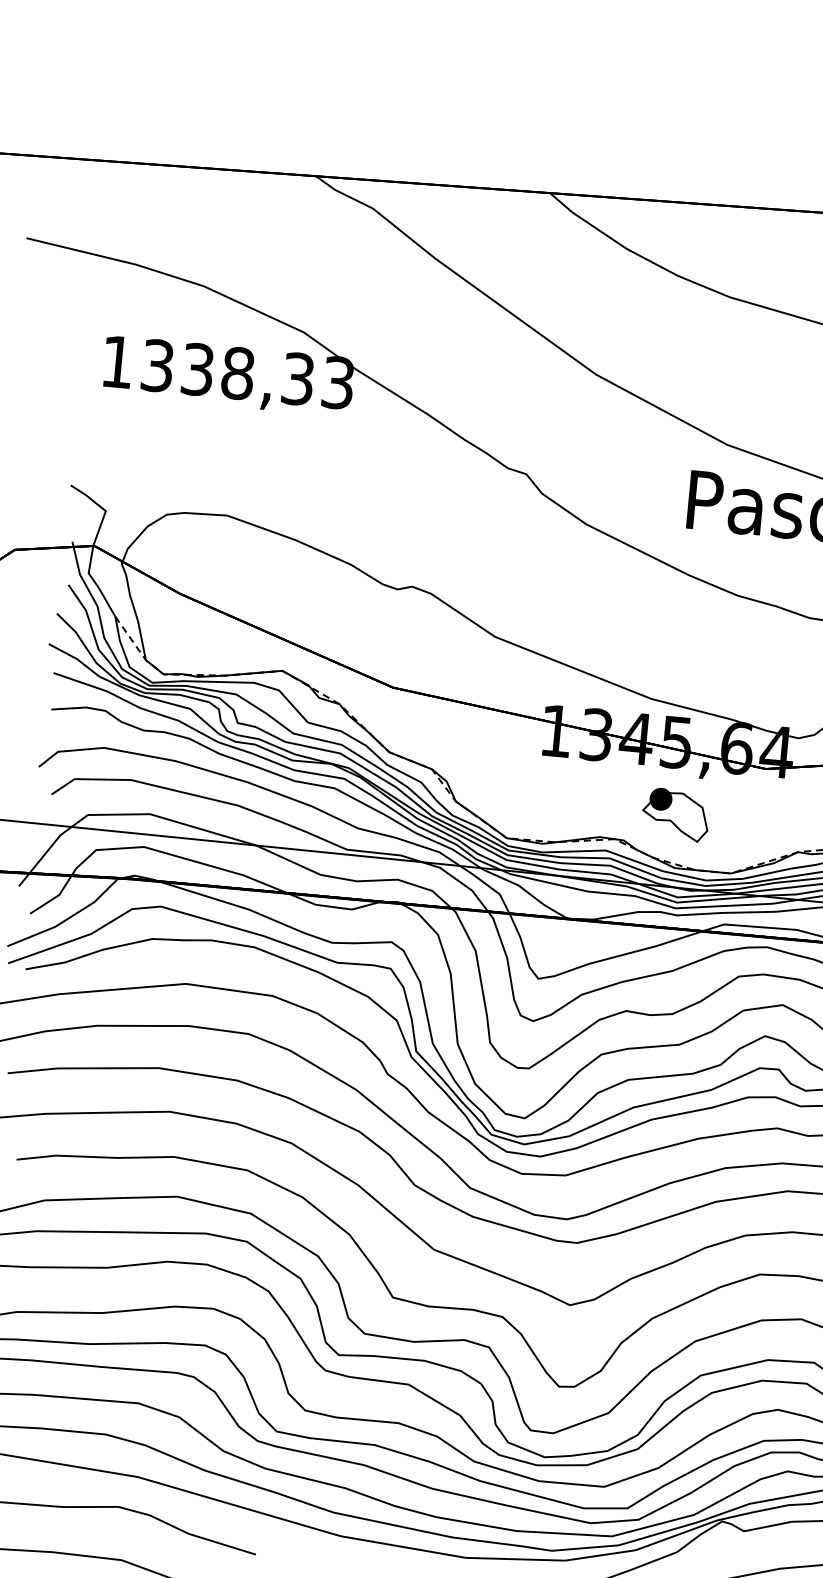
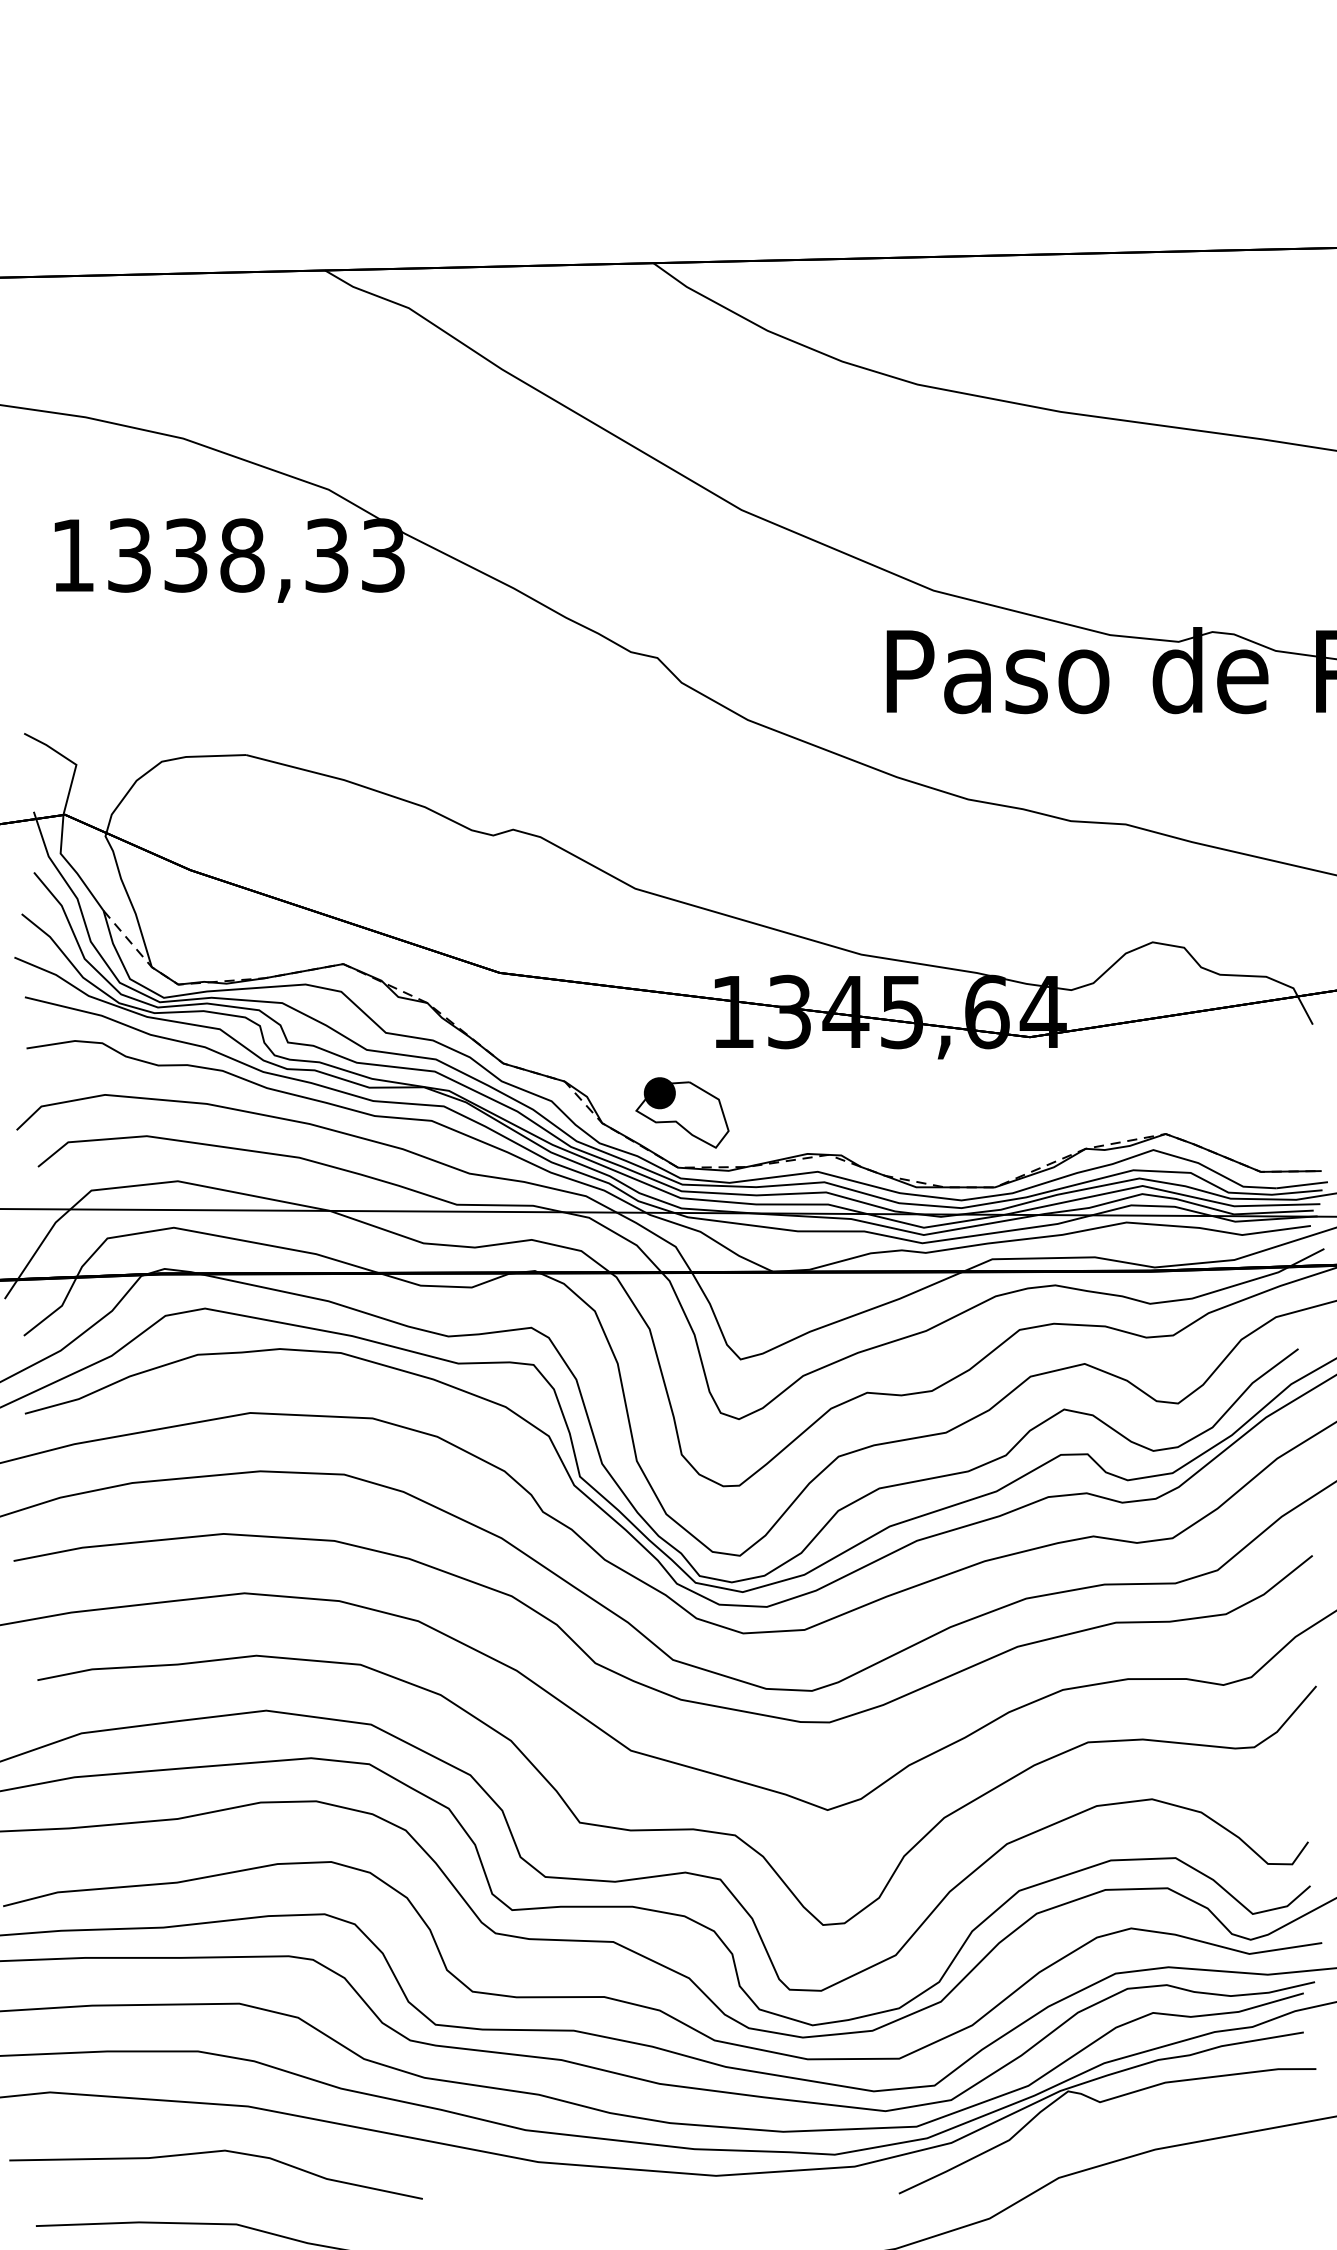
part: (675, 814) -> (682, 1112), moved

